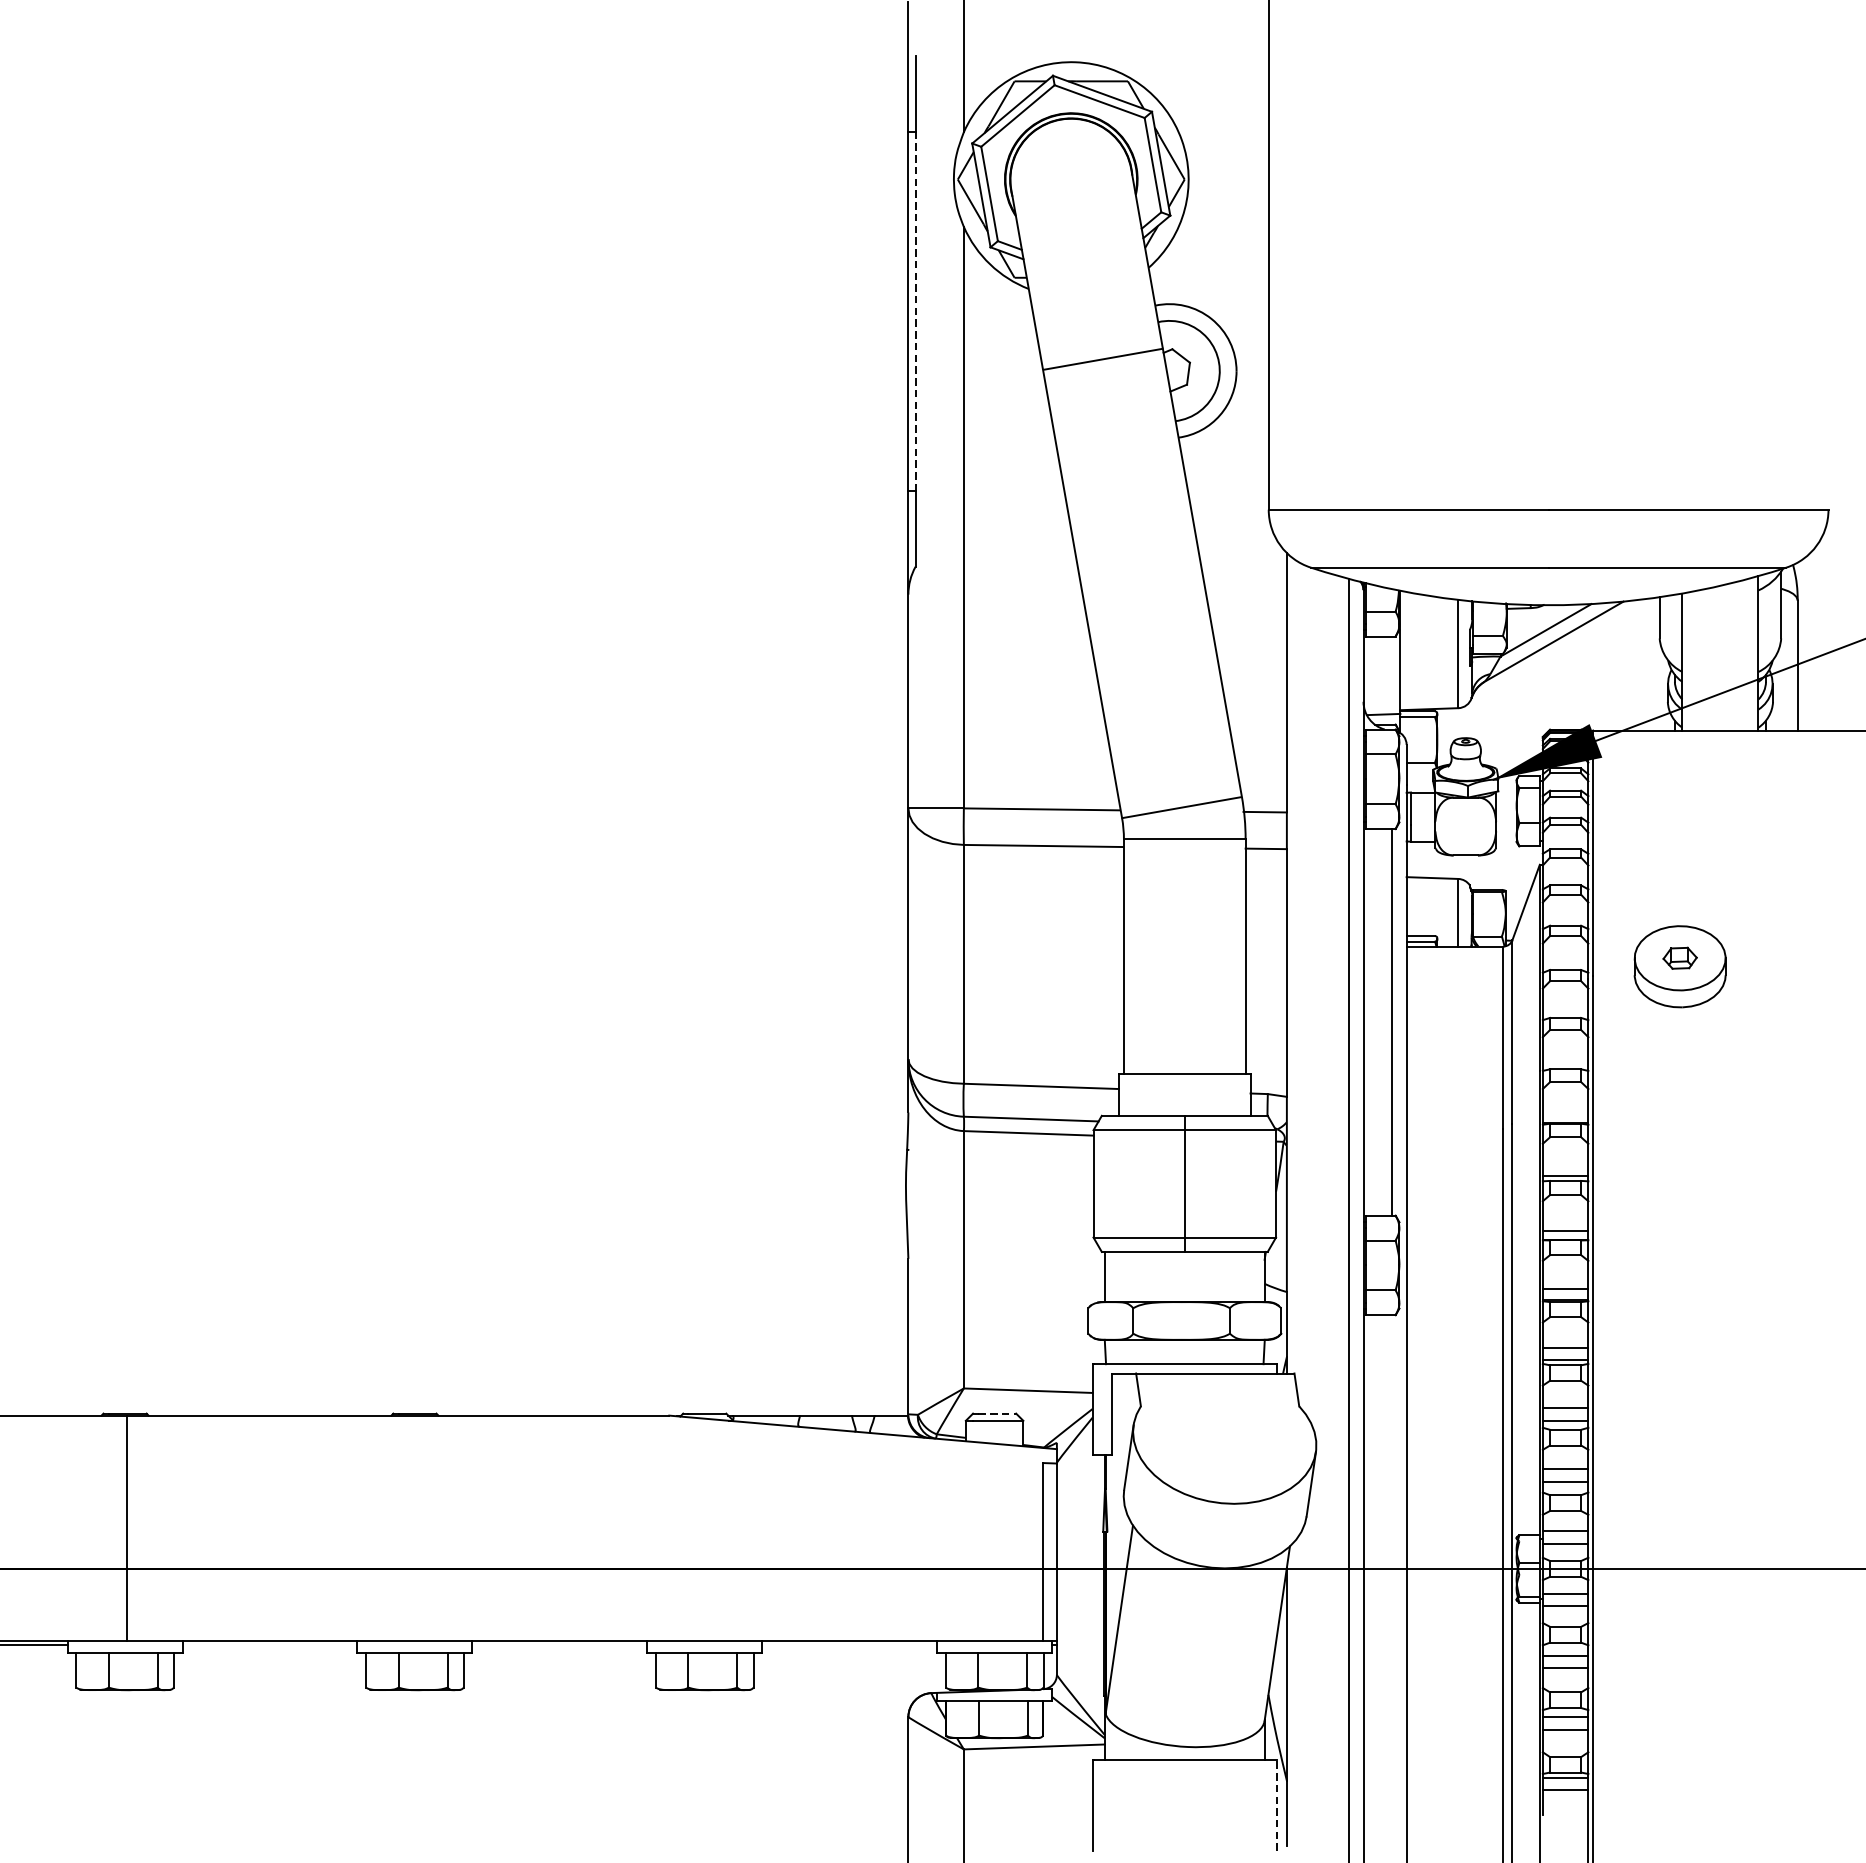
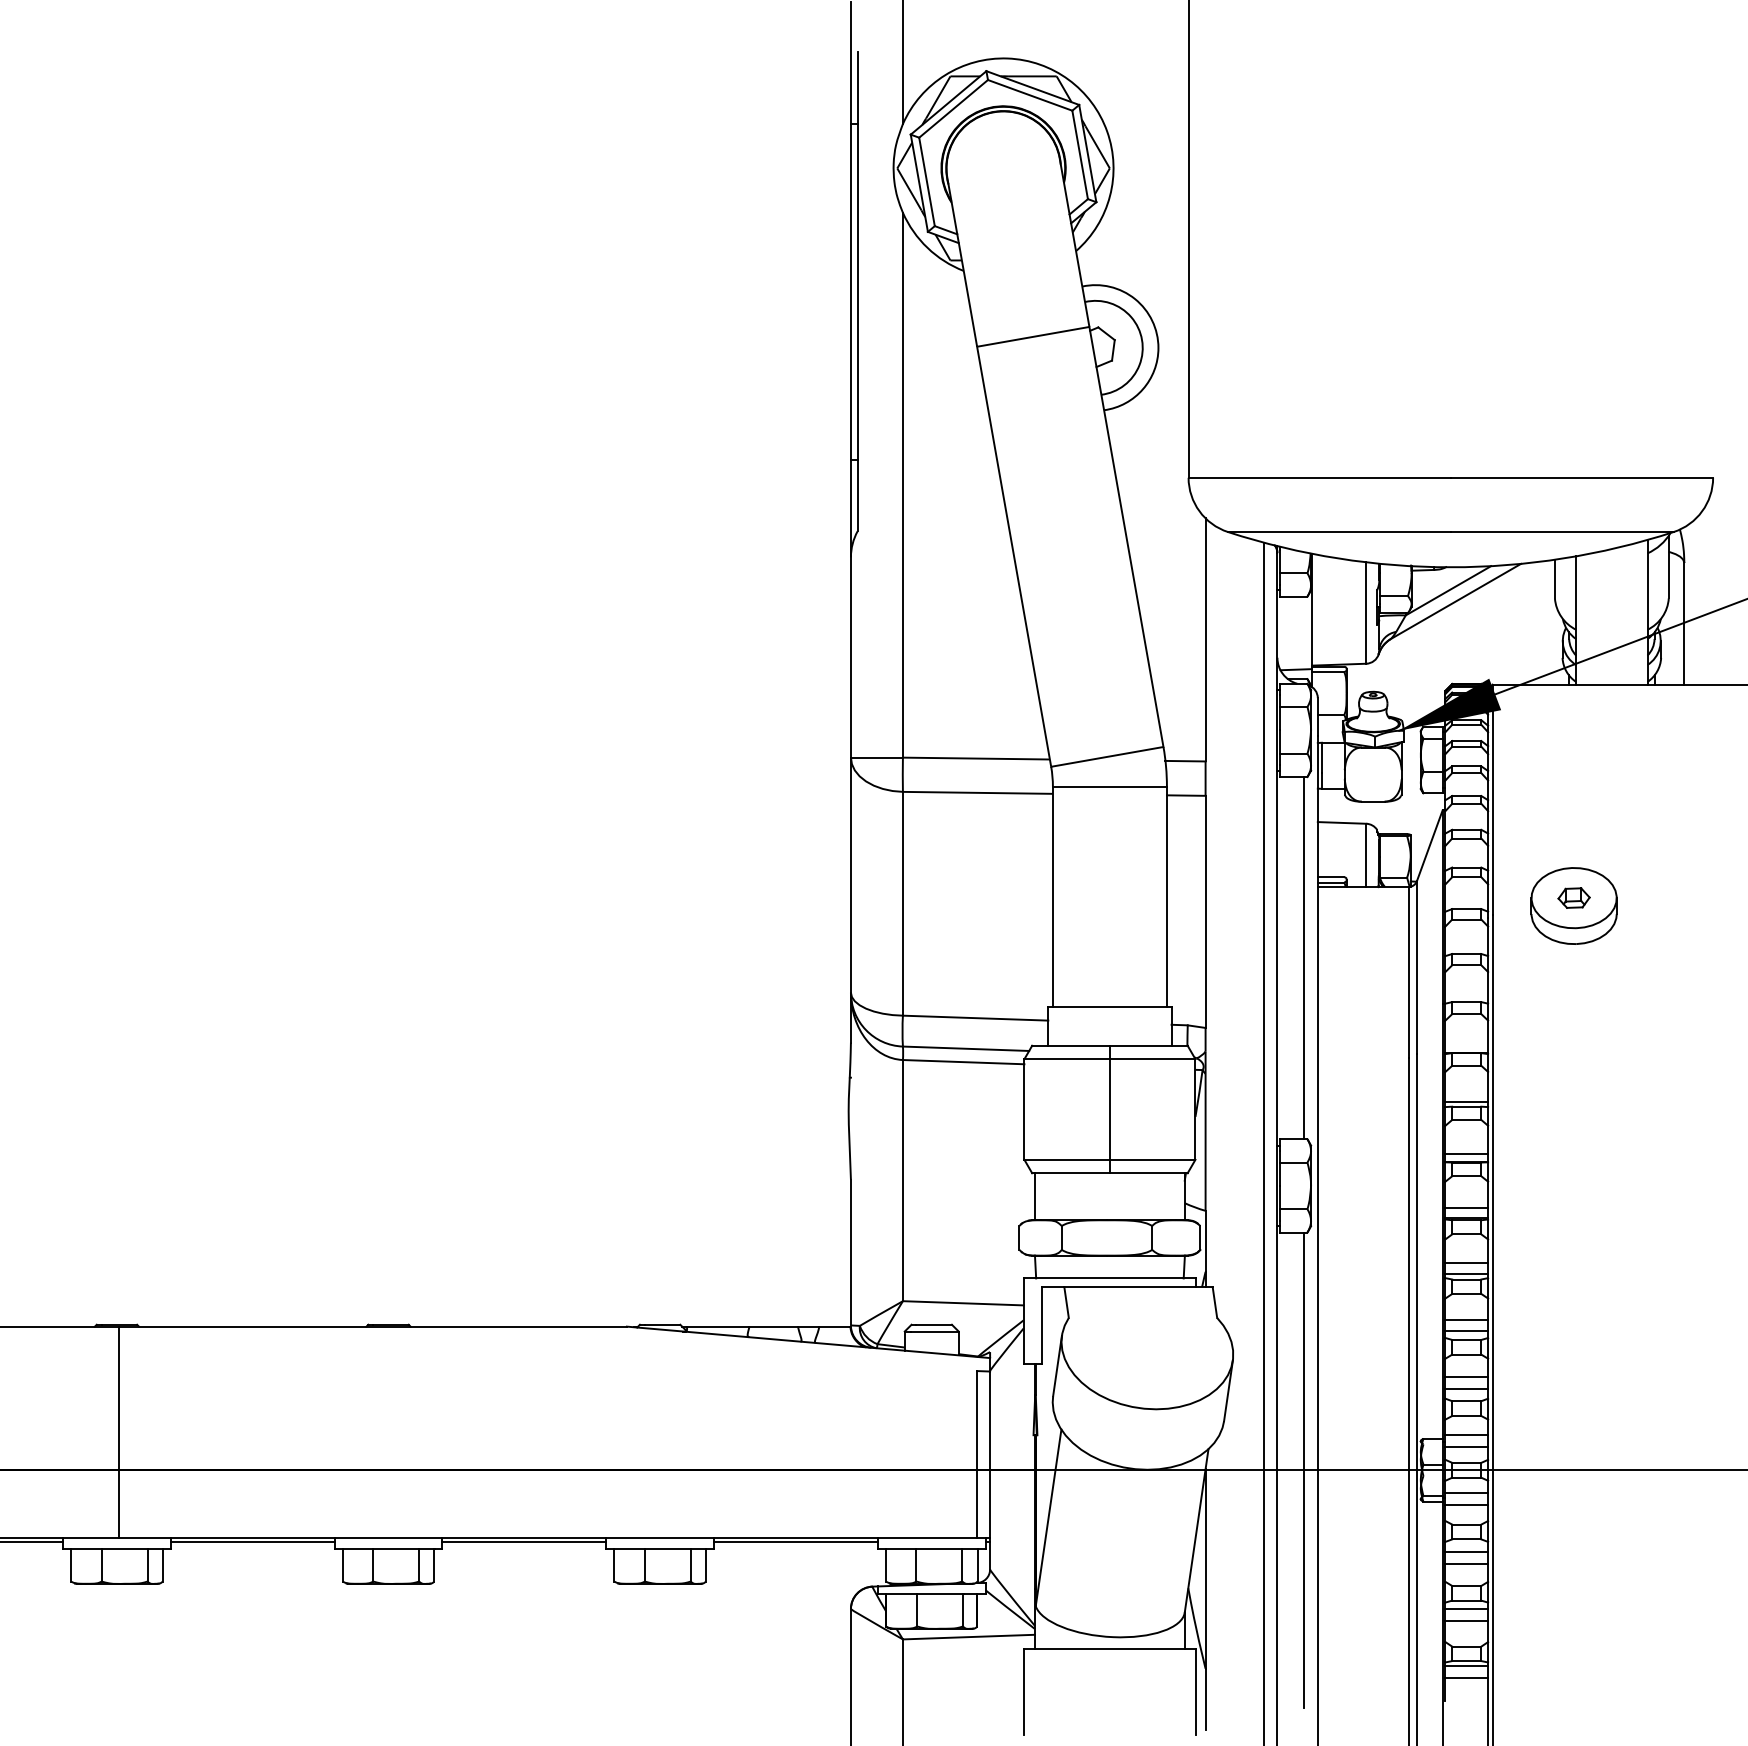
line: (915, 311) -> (857, 292), dashed -> solid
line: (997, 1413) -> (934, 1324), dashed -> solid
line: (1392, 1569) -> (1304, 1470), added
line: (269, 1644) -> (252, 1541), added
line: (560, 1644) -> (524, 1541), added
line: (849, 1644) -> (795, 1541), added
line: (1277, 1805) -> (1196, 1691), dashed -> solid

